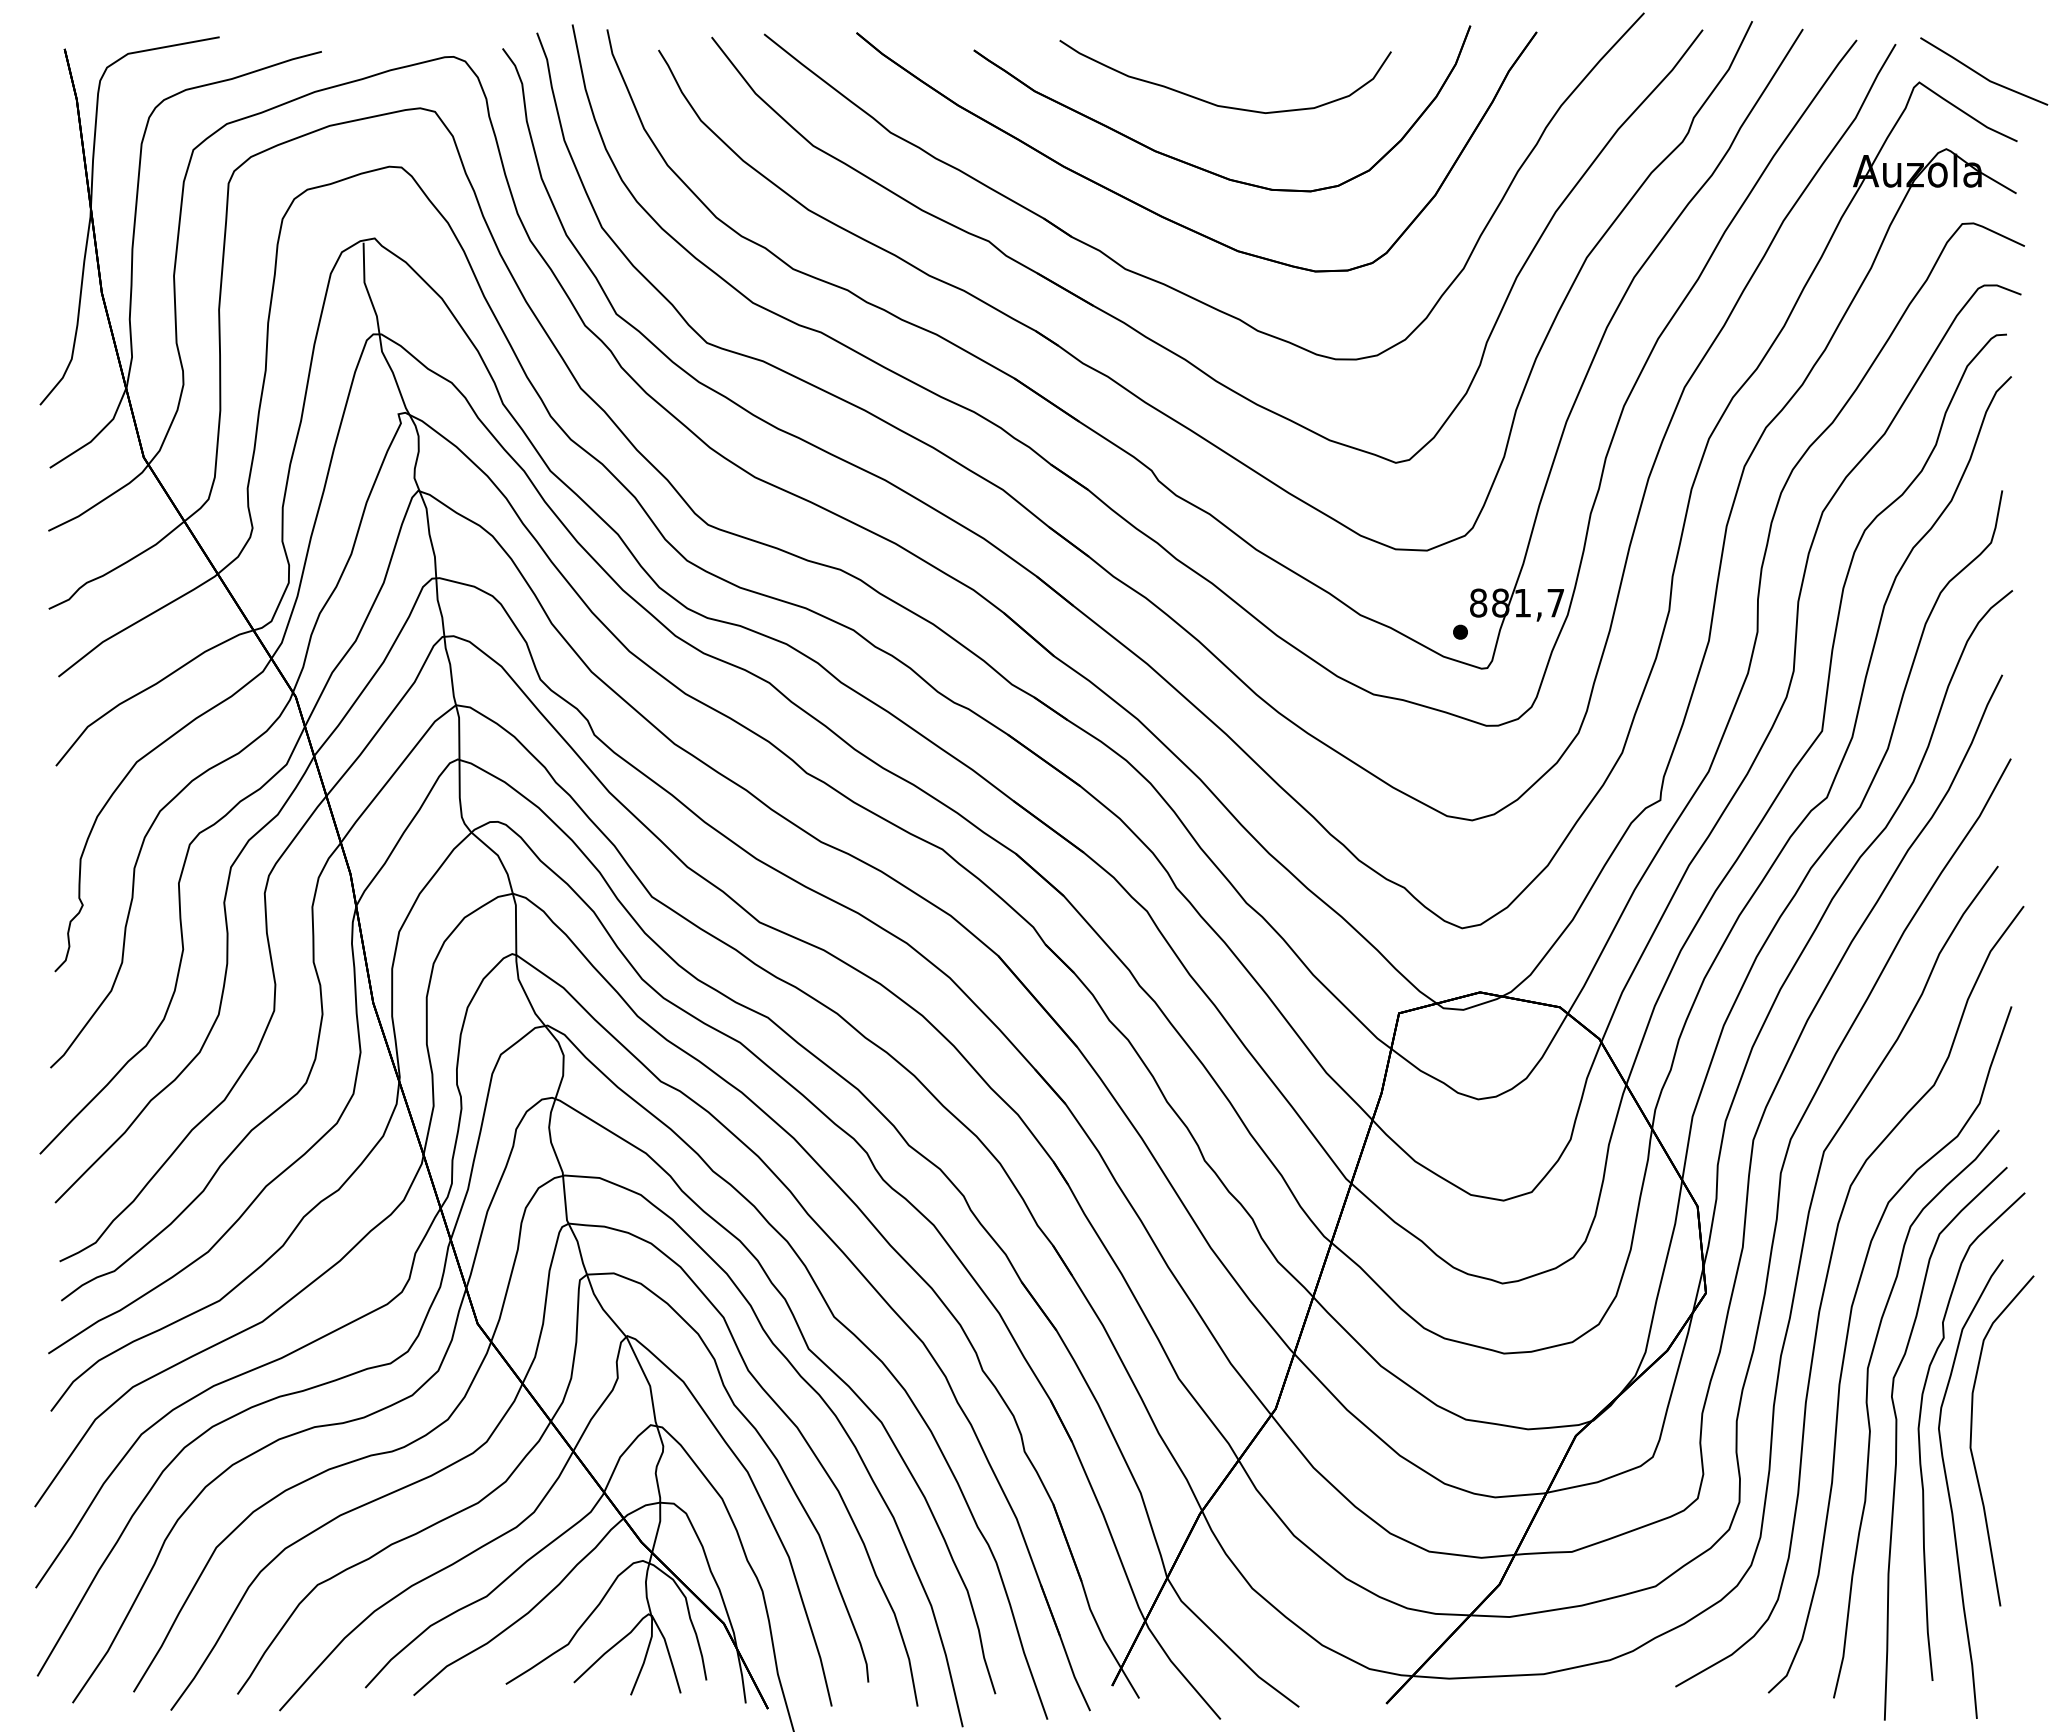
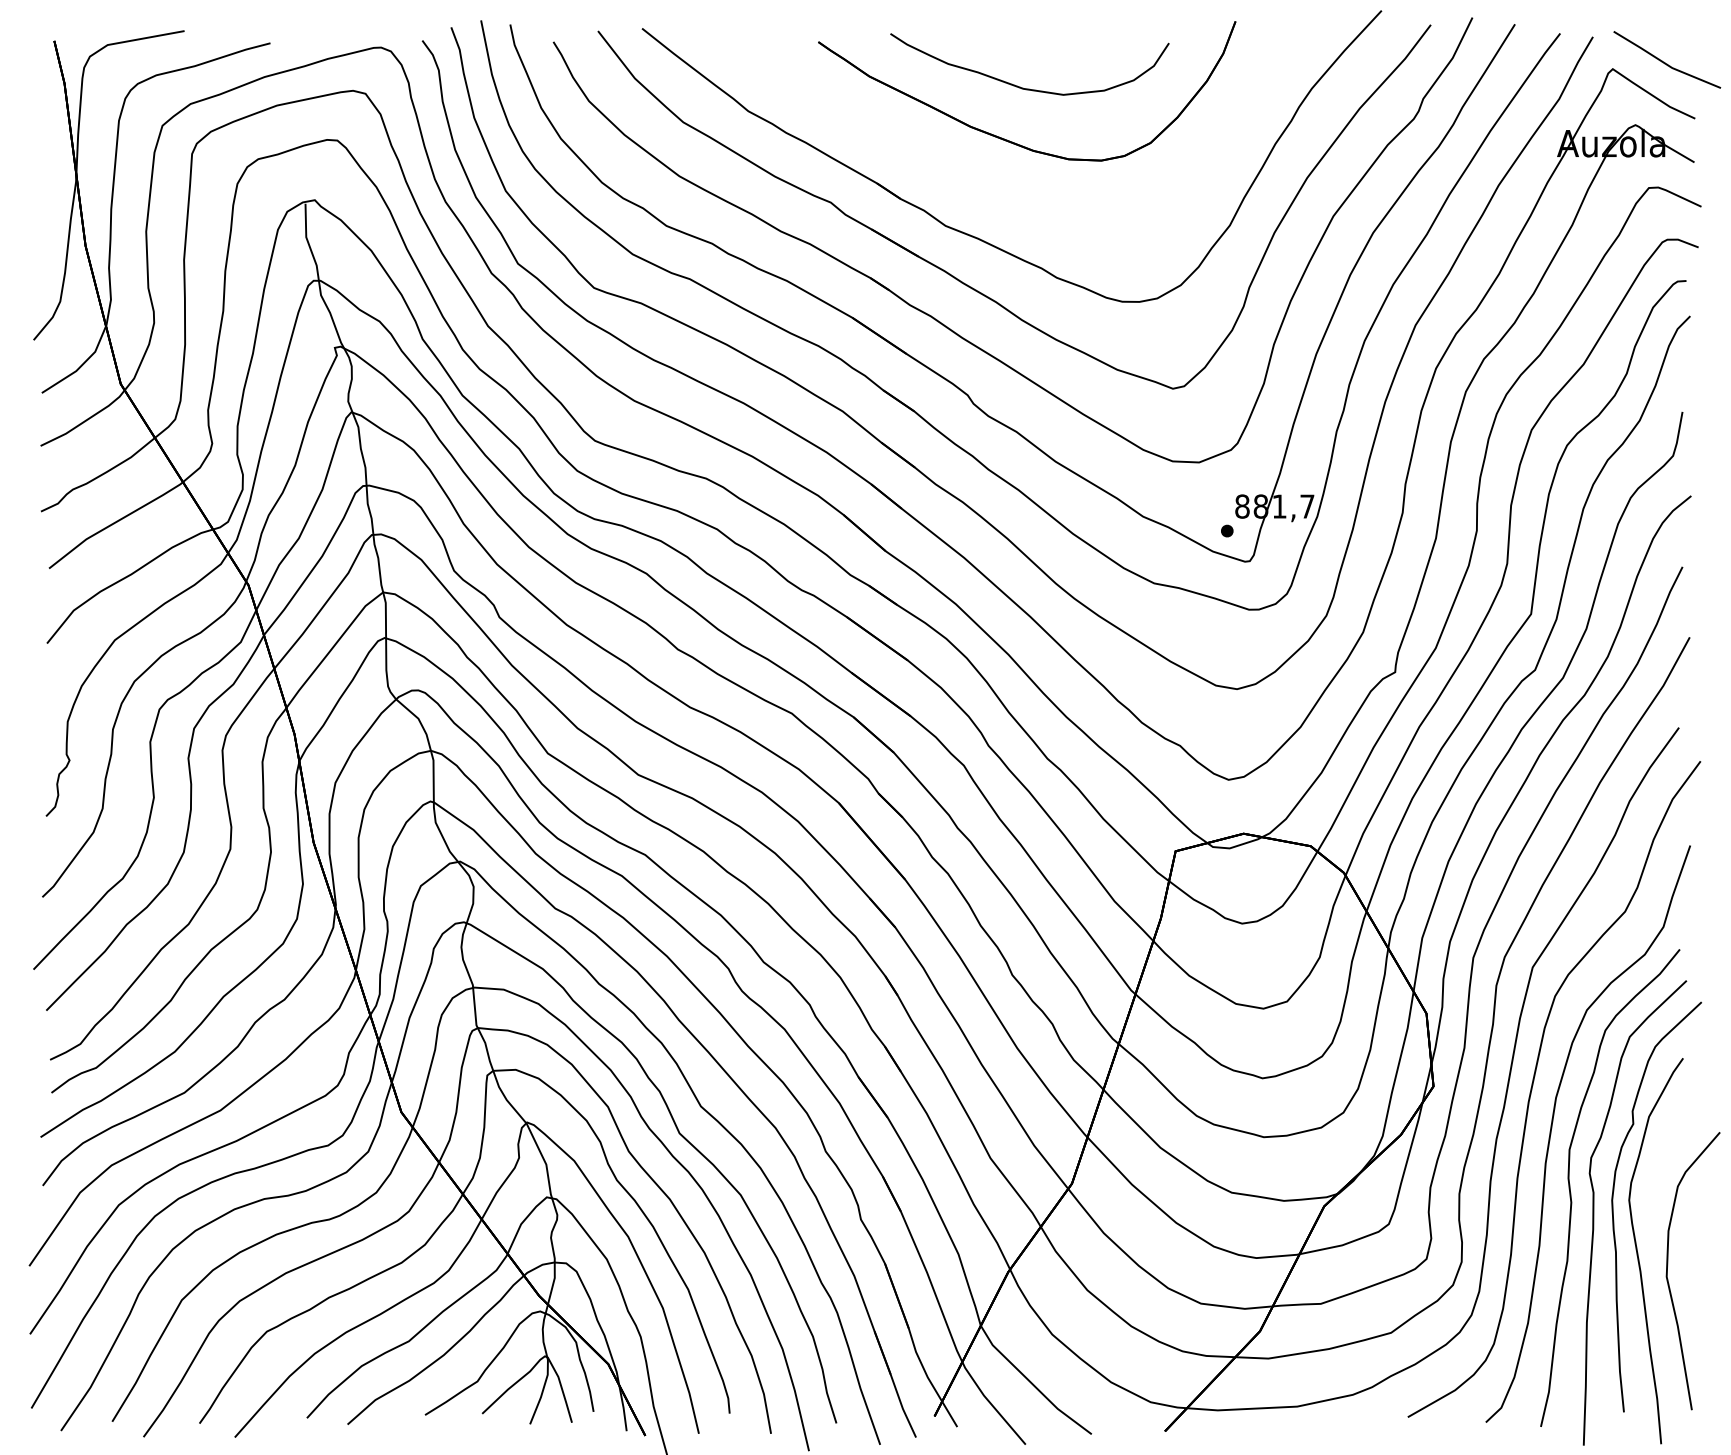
part: (1164, 216) -> (978, 181), removed
part: (1971, 1440) -> (1667, 1270), moved

